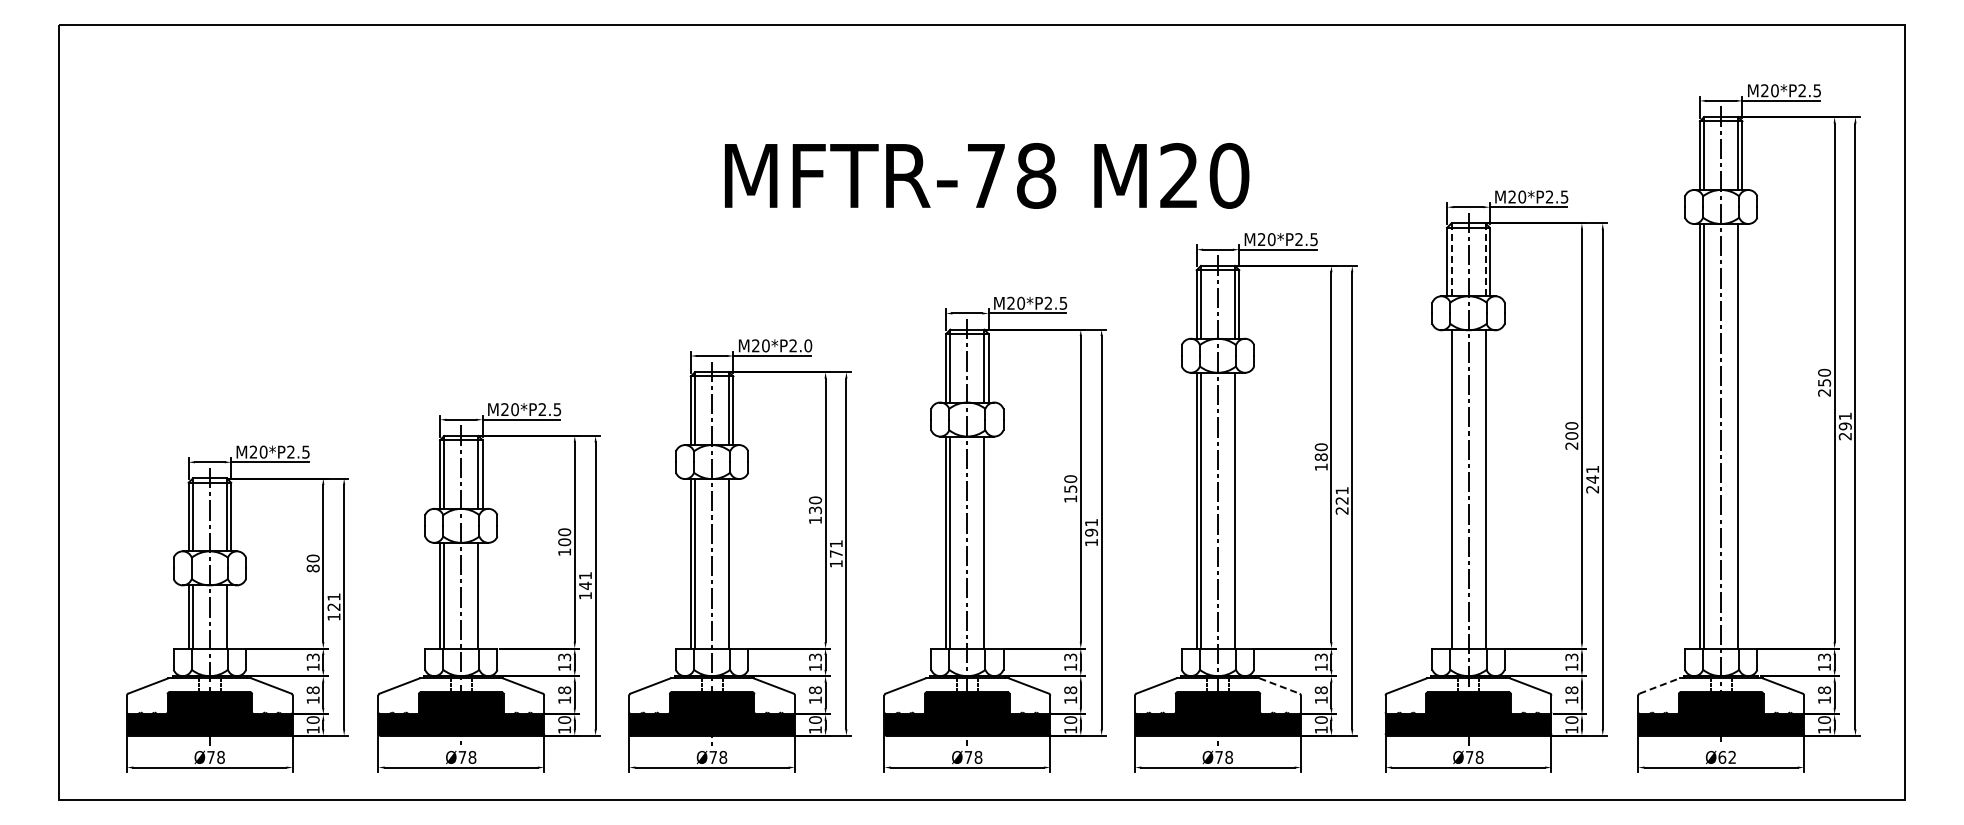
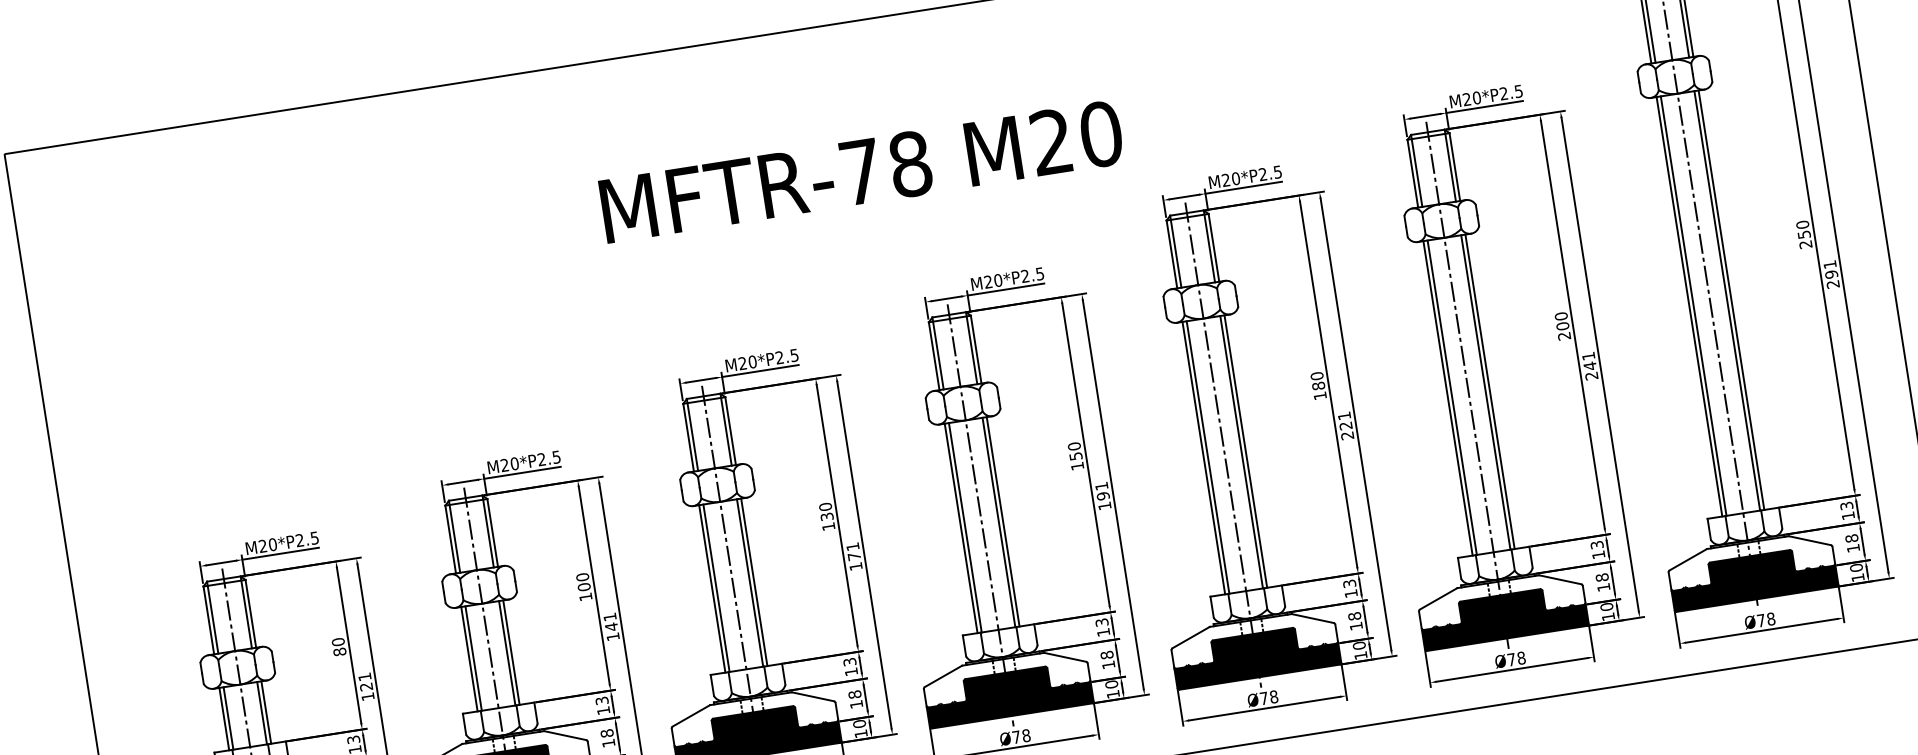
text: (987, 175) -> (862, 171), moved
line: (1451, 260) -> (1416, 171), dashed -> solid
line: (1485, 260) -> (1450, 166), dashed -> solid
text: (808, 345) -> (794, 355), M20*P2.0 -> M20*P2.5
line: (1742, 436) -> (1731, 300), added
line: (1447, 489) -> (1448, 398), added
line: (1489, 489) -> (1489, 391), added
line: (1239, 510) -> (1246, 451), added
line: (988, 542) -> (1003, 521), added
line: (733, 563) -> (754, 582), added
line: (482, 595) -> (511, 652), added
line: (231, 616) -> (266, 712), added
line: (1279, 686) -> (1312, 619), dashed -> solid
line: (1659, 686) -> (1688, 560), dashed -> solid
text: (1727, 756) -> (1766, 618), Ø62 -> Ø78

